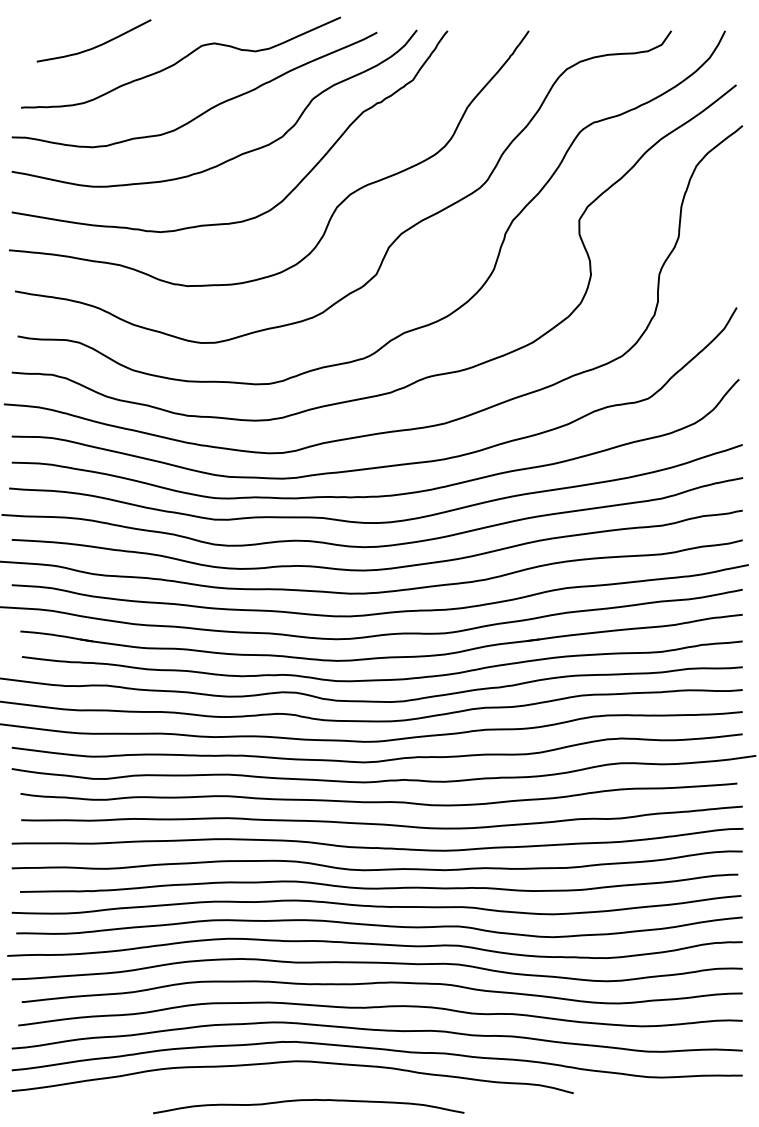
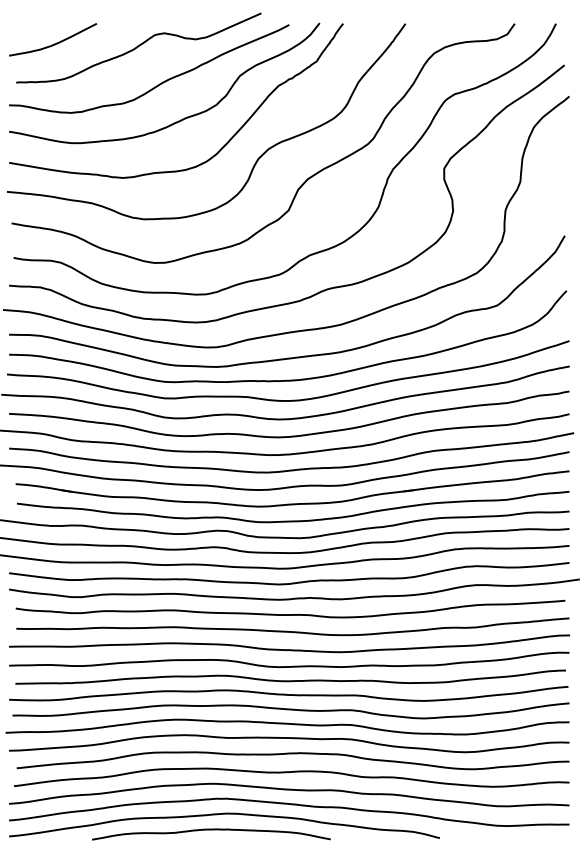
curve: (94, 46) -> (53, 44), moved
curve: (308, 1100) -> (211, 829), moved

